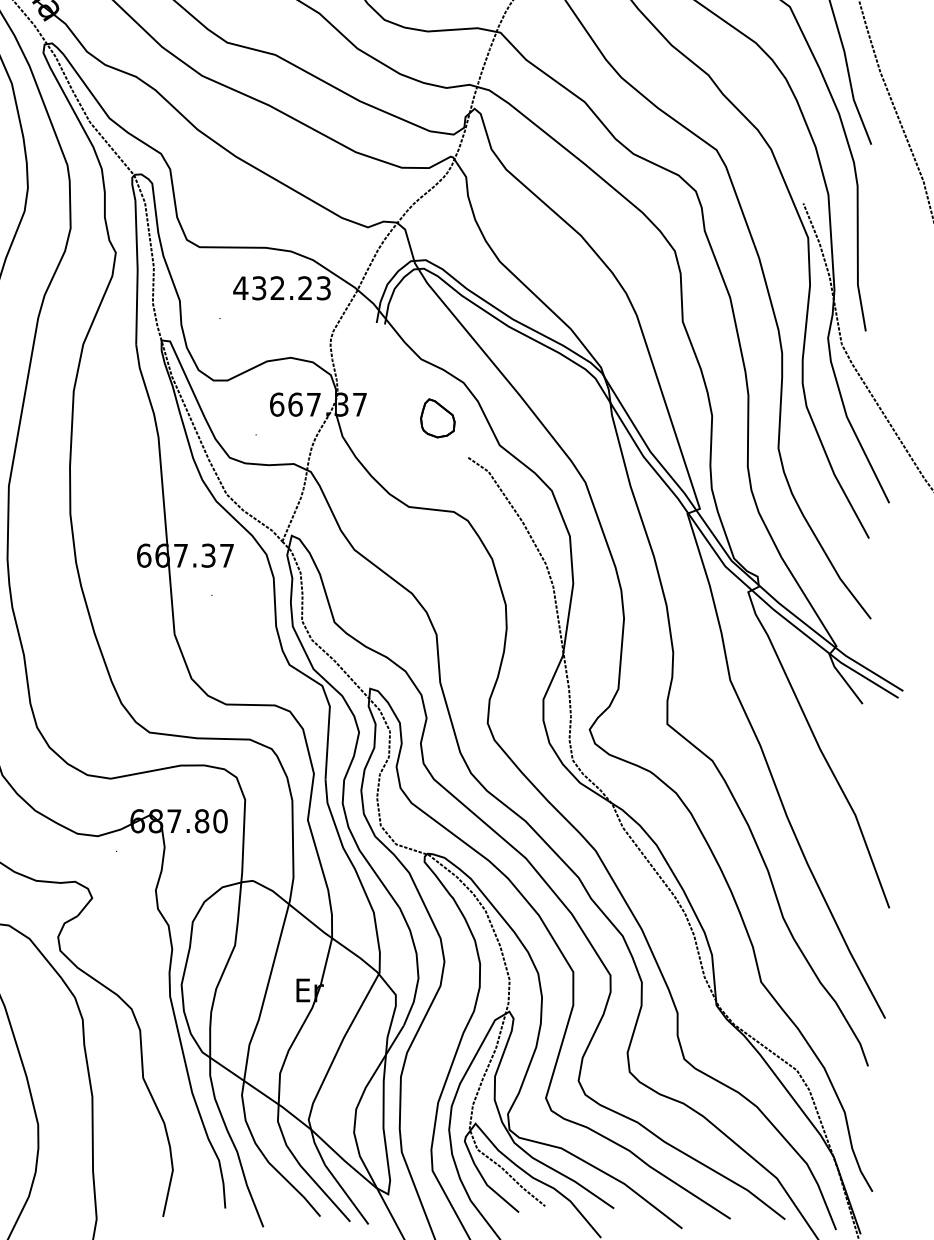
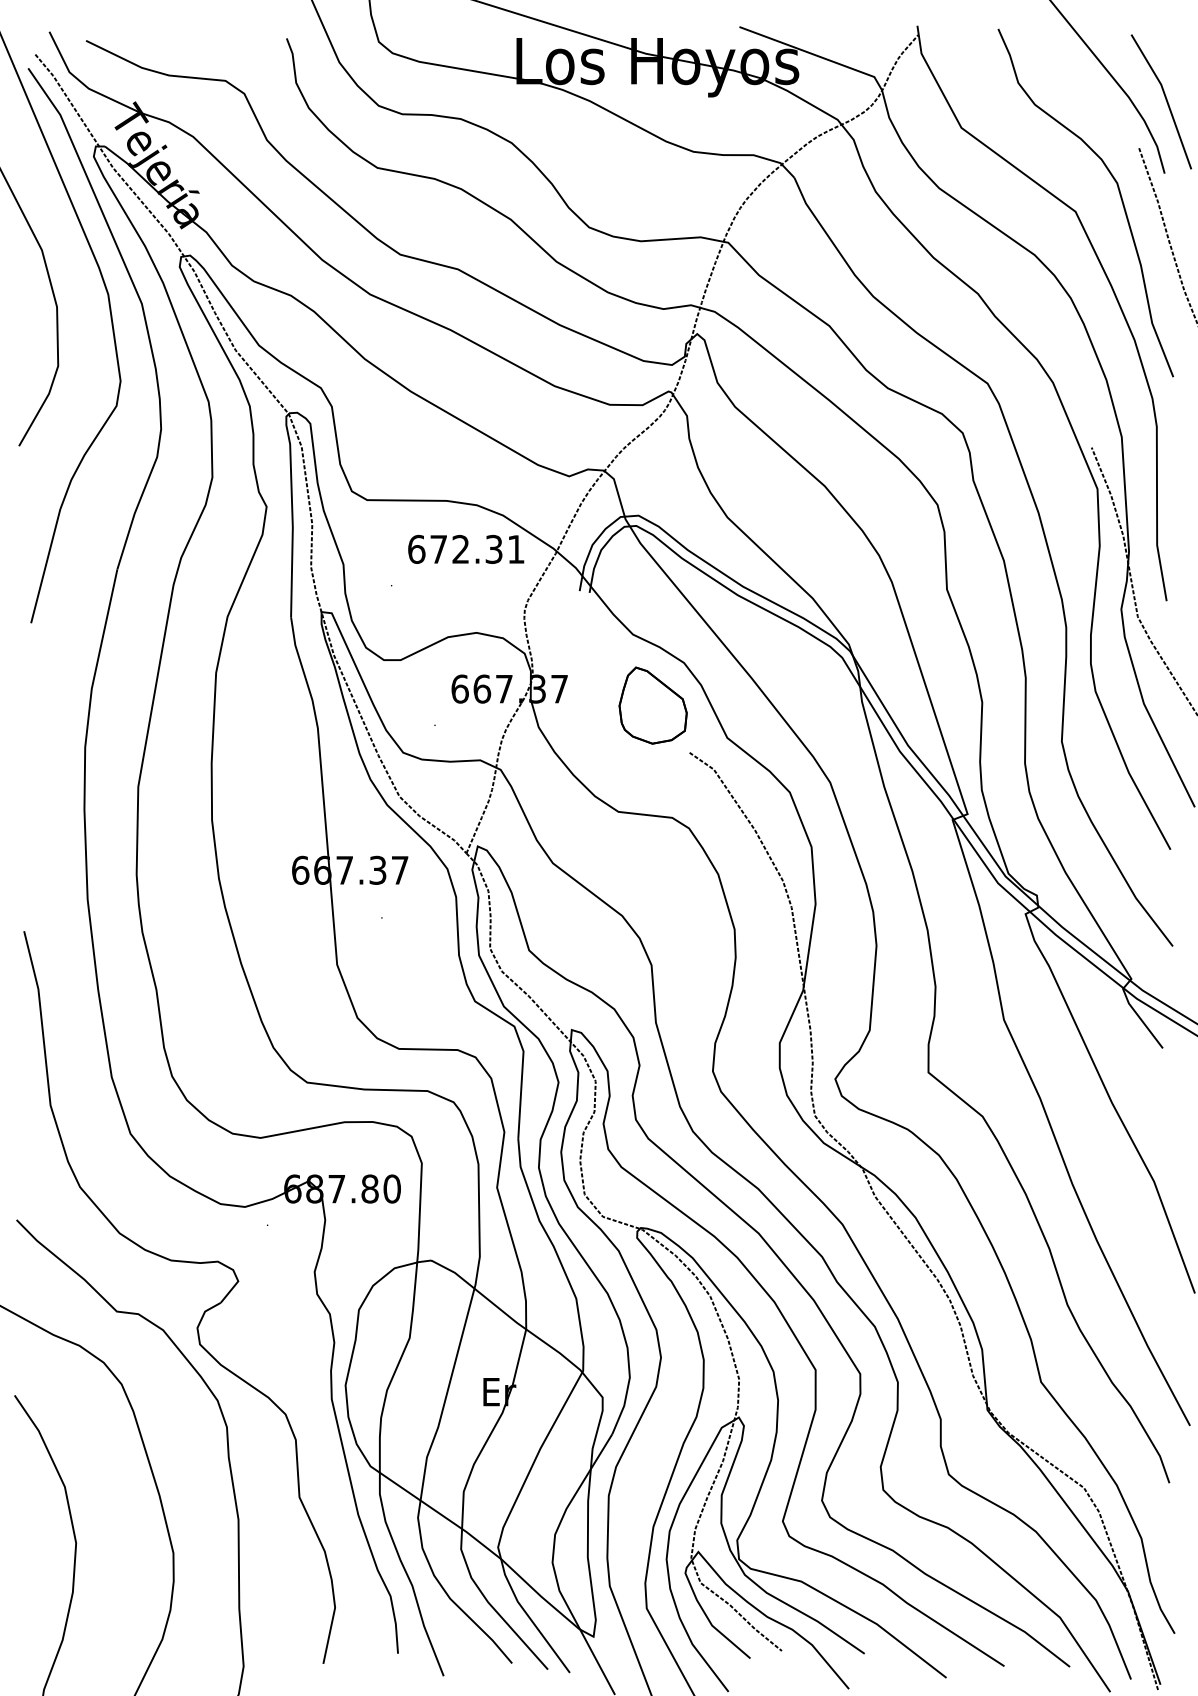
text: (281, 287) -> (465, 548), 432.23 -> 672.31
part: (437, 418) -> (652, 705), size x1.67

